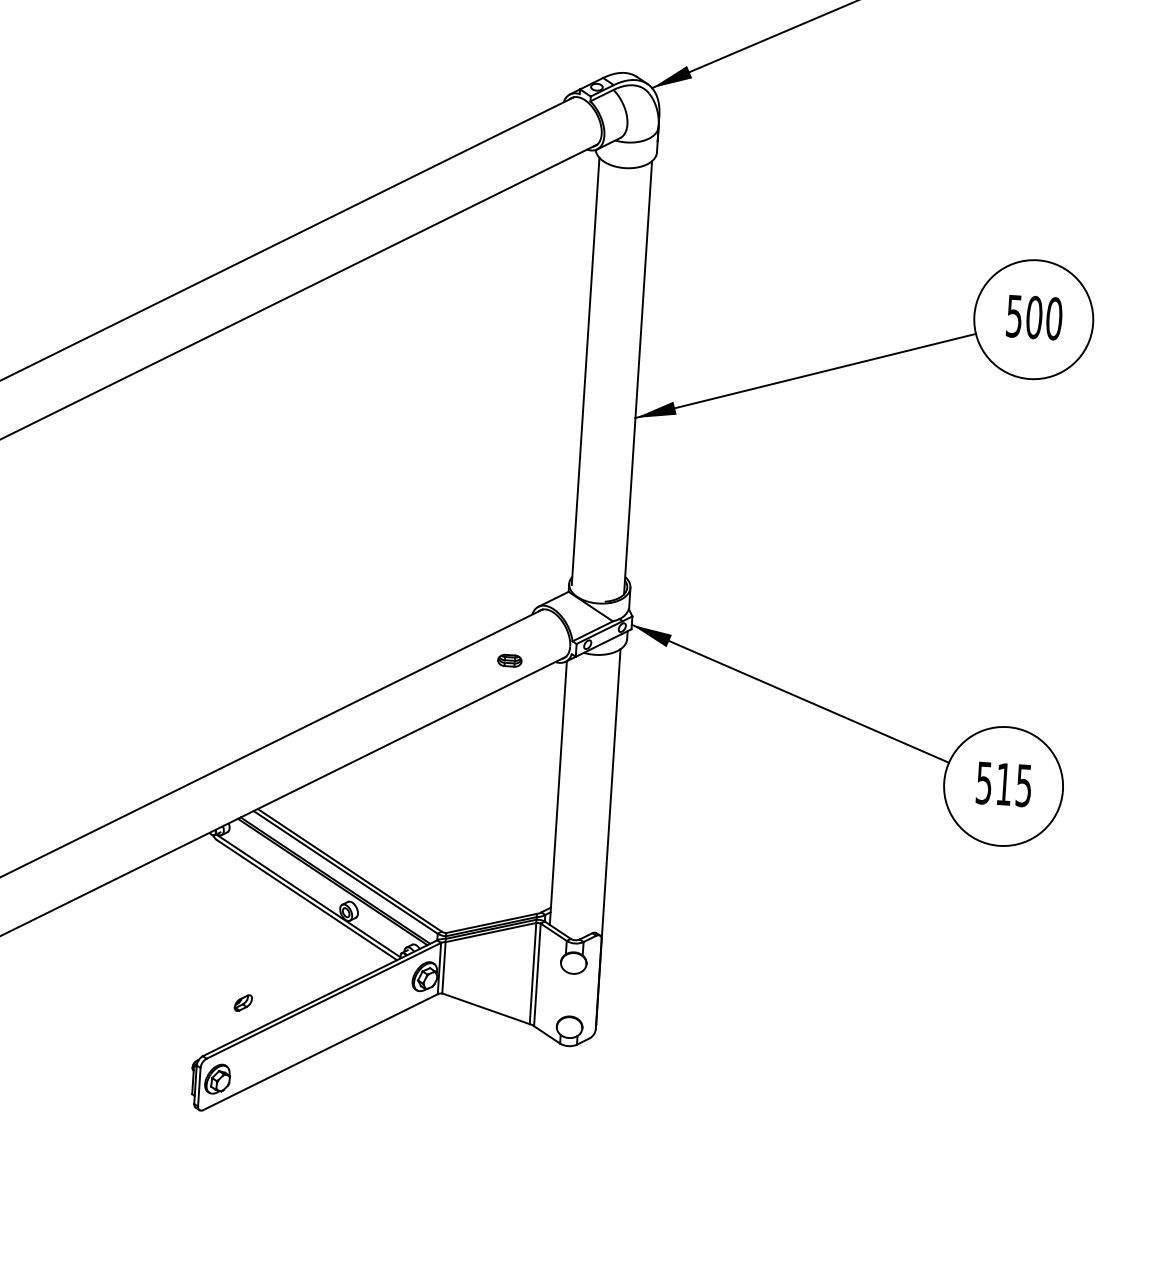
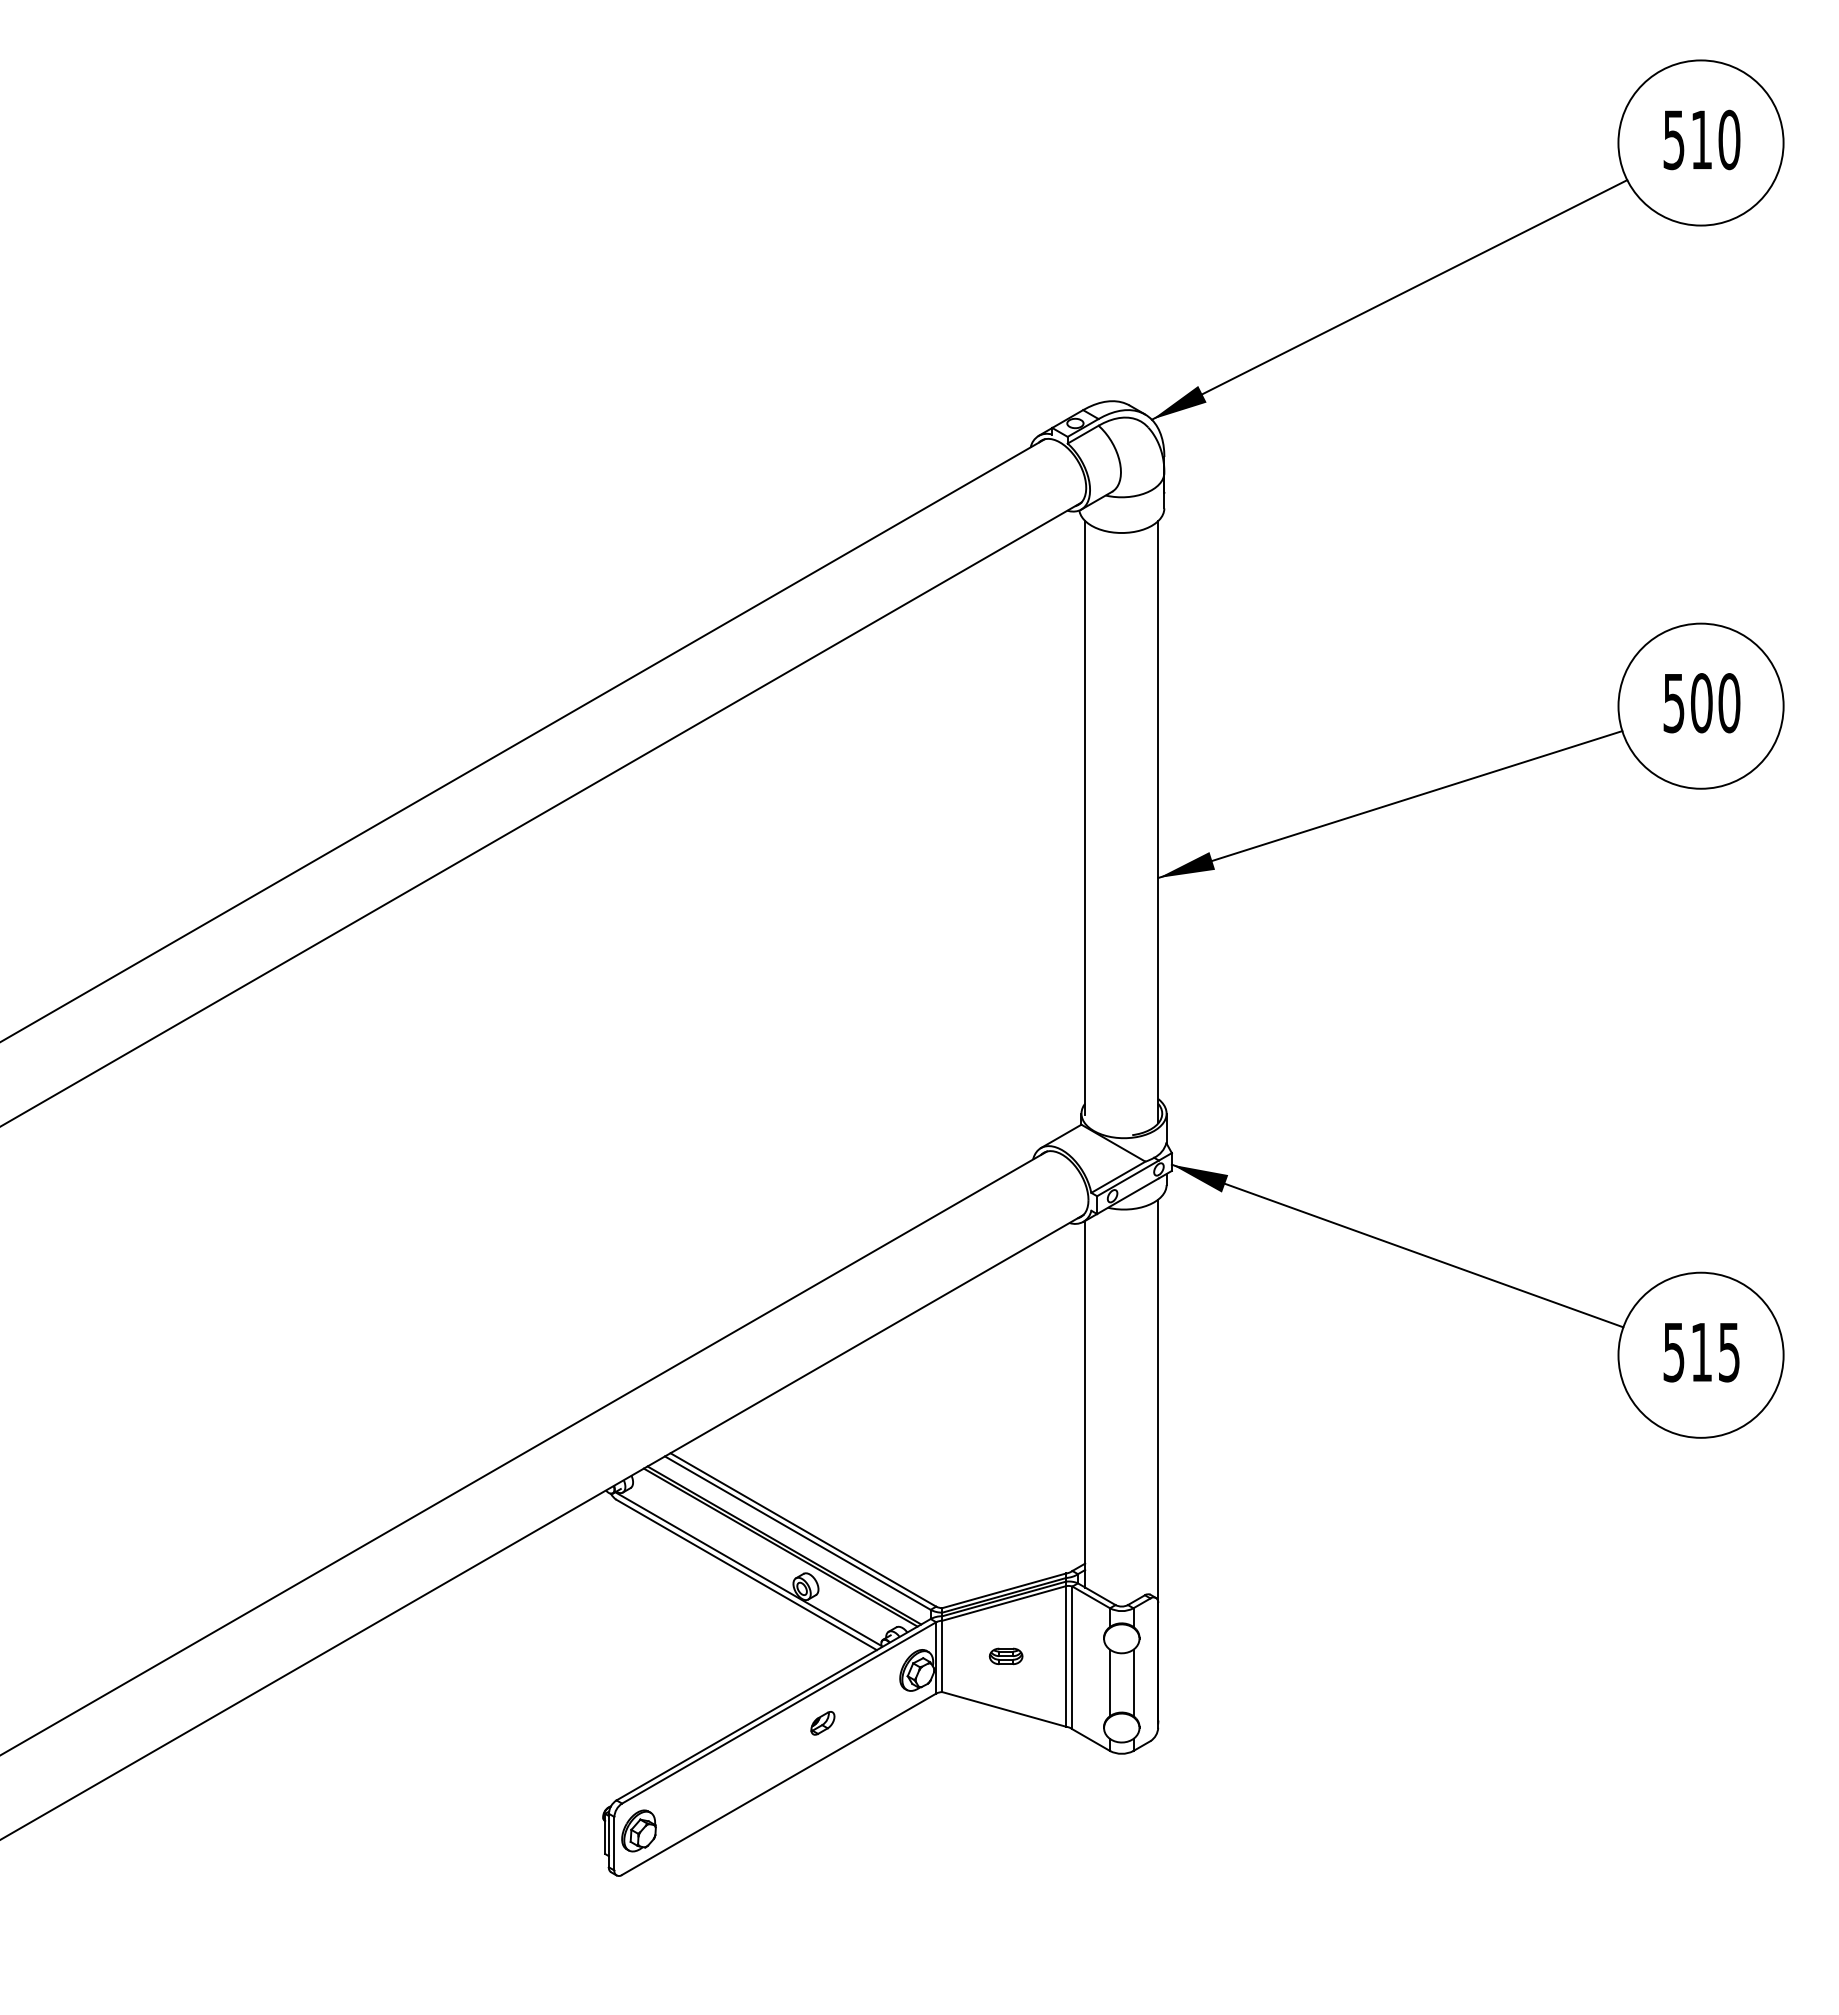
part: (509, 660) -> (1005, 1656), moved
line: (563, 994) -> (1110, 1682), added
line: (580, 995) -> (1133, 1682), added
part: (243, 1003) -> (822, 1723), moved

